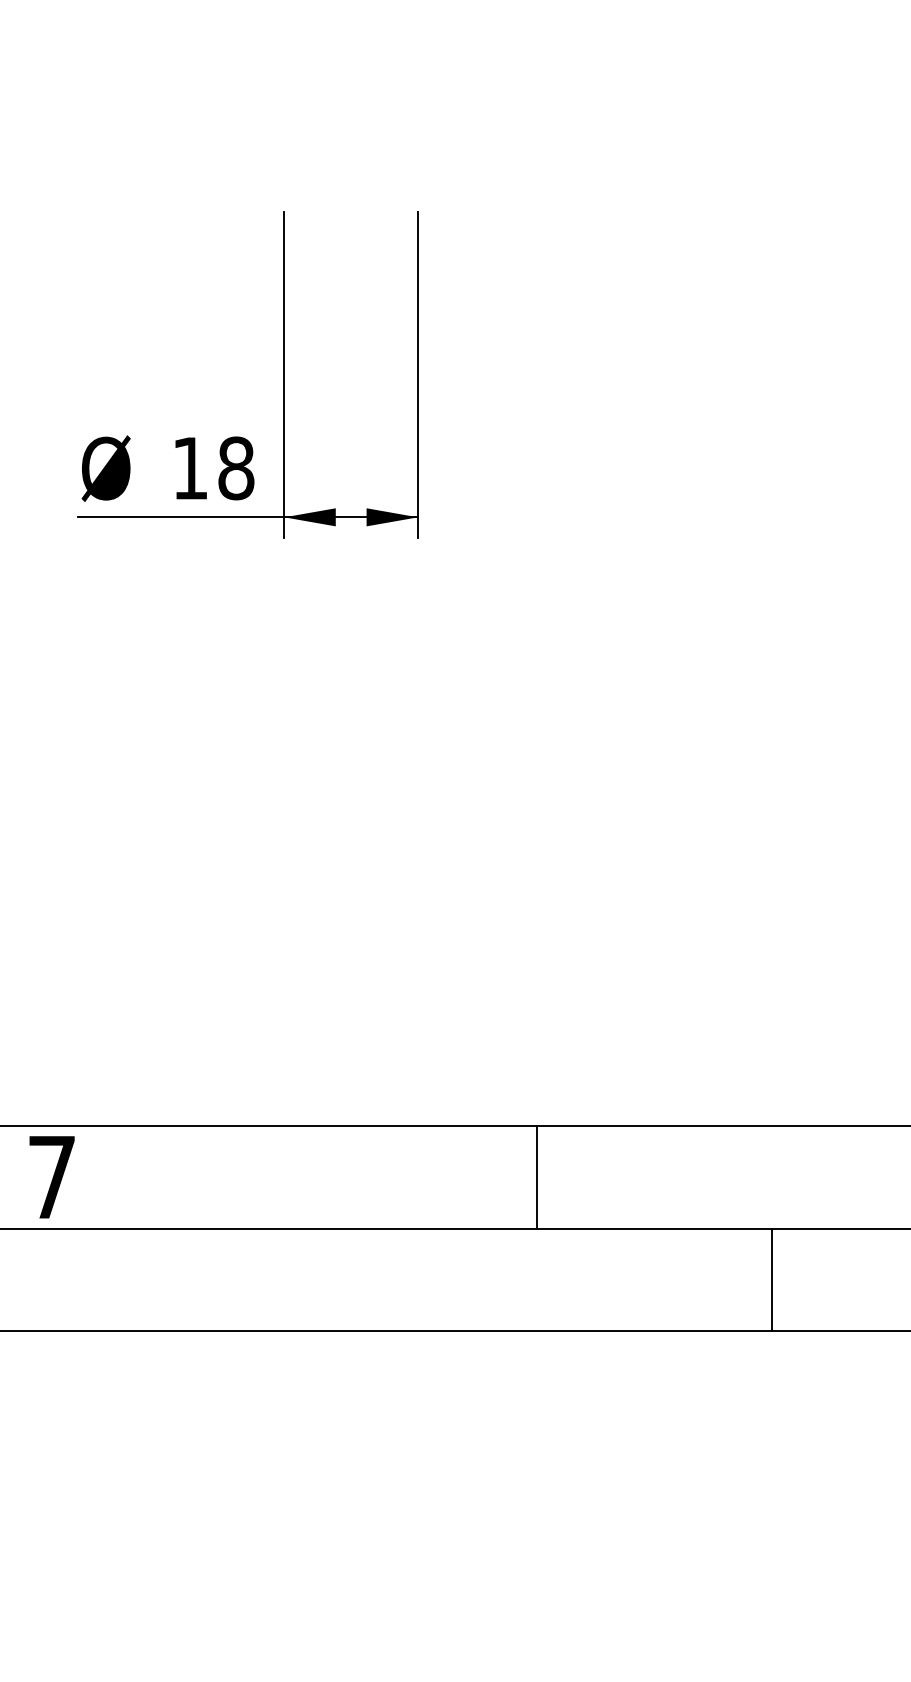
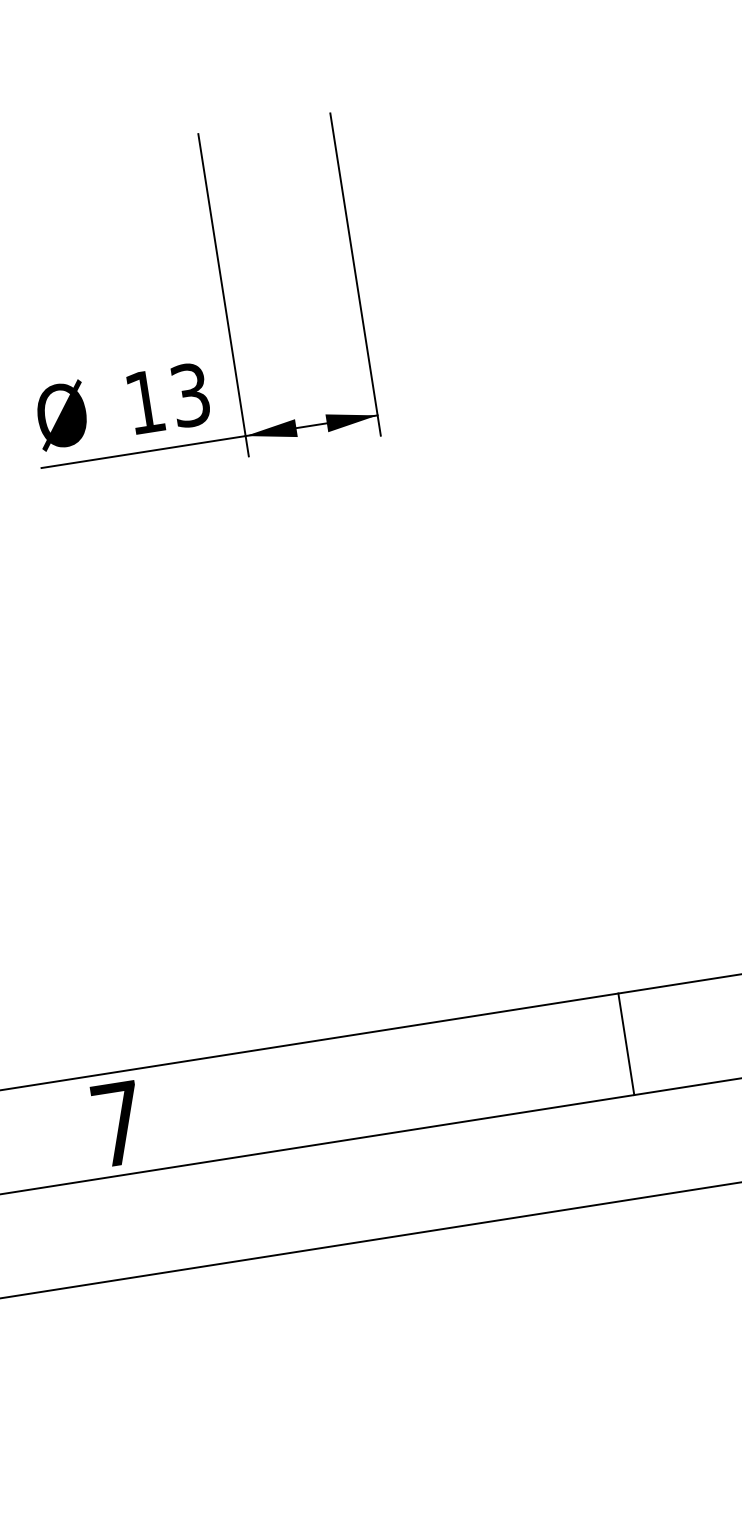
text: (236, 468) -> (190, 395), 18 -> 13
line: (537, 1176) -> (626, 1043), moved

